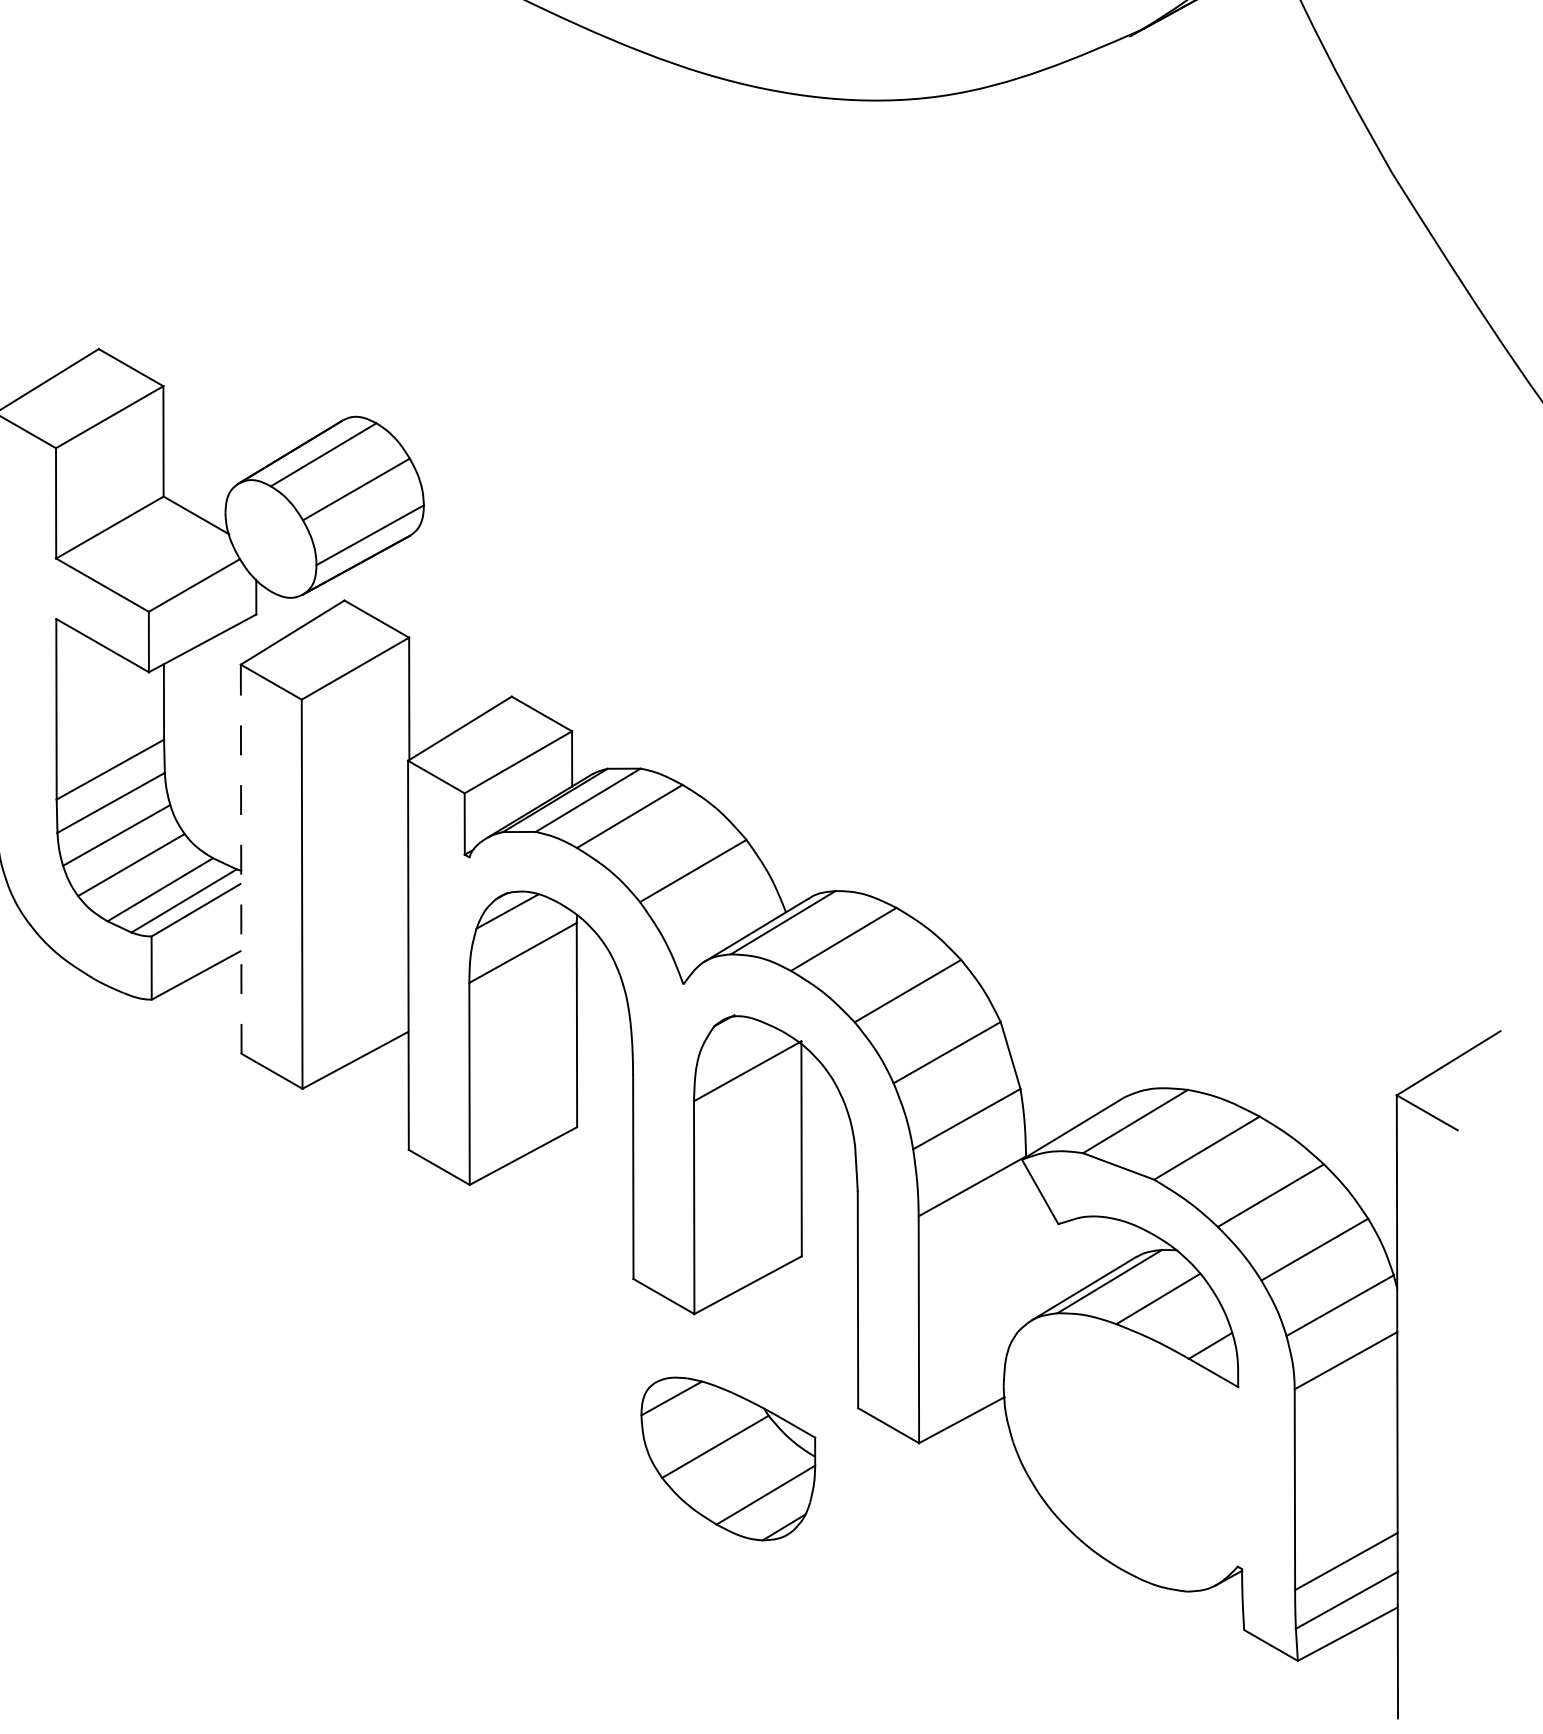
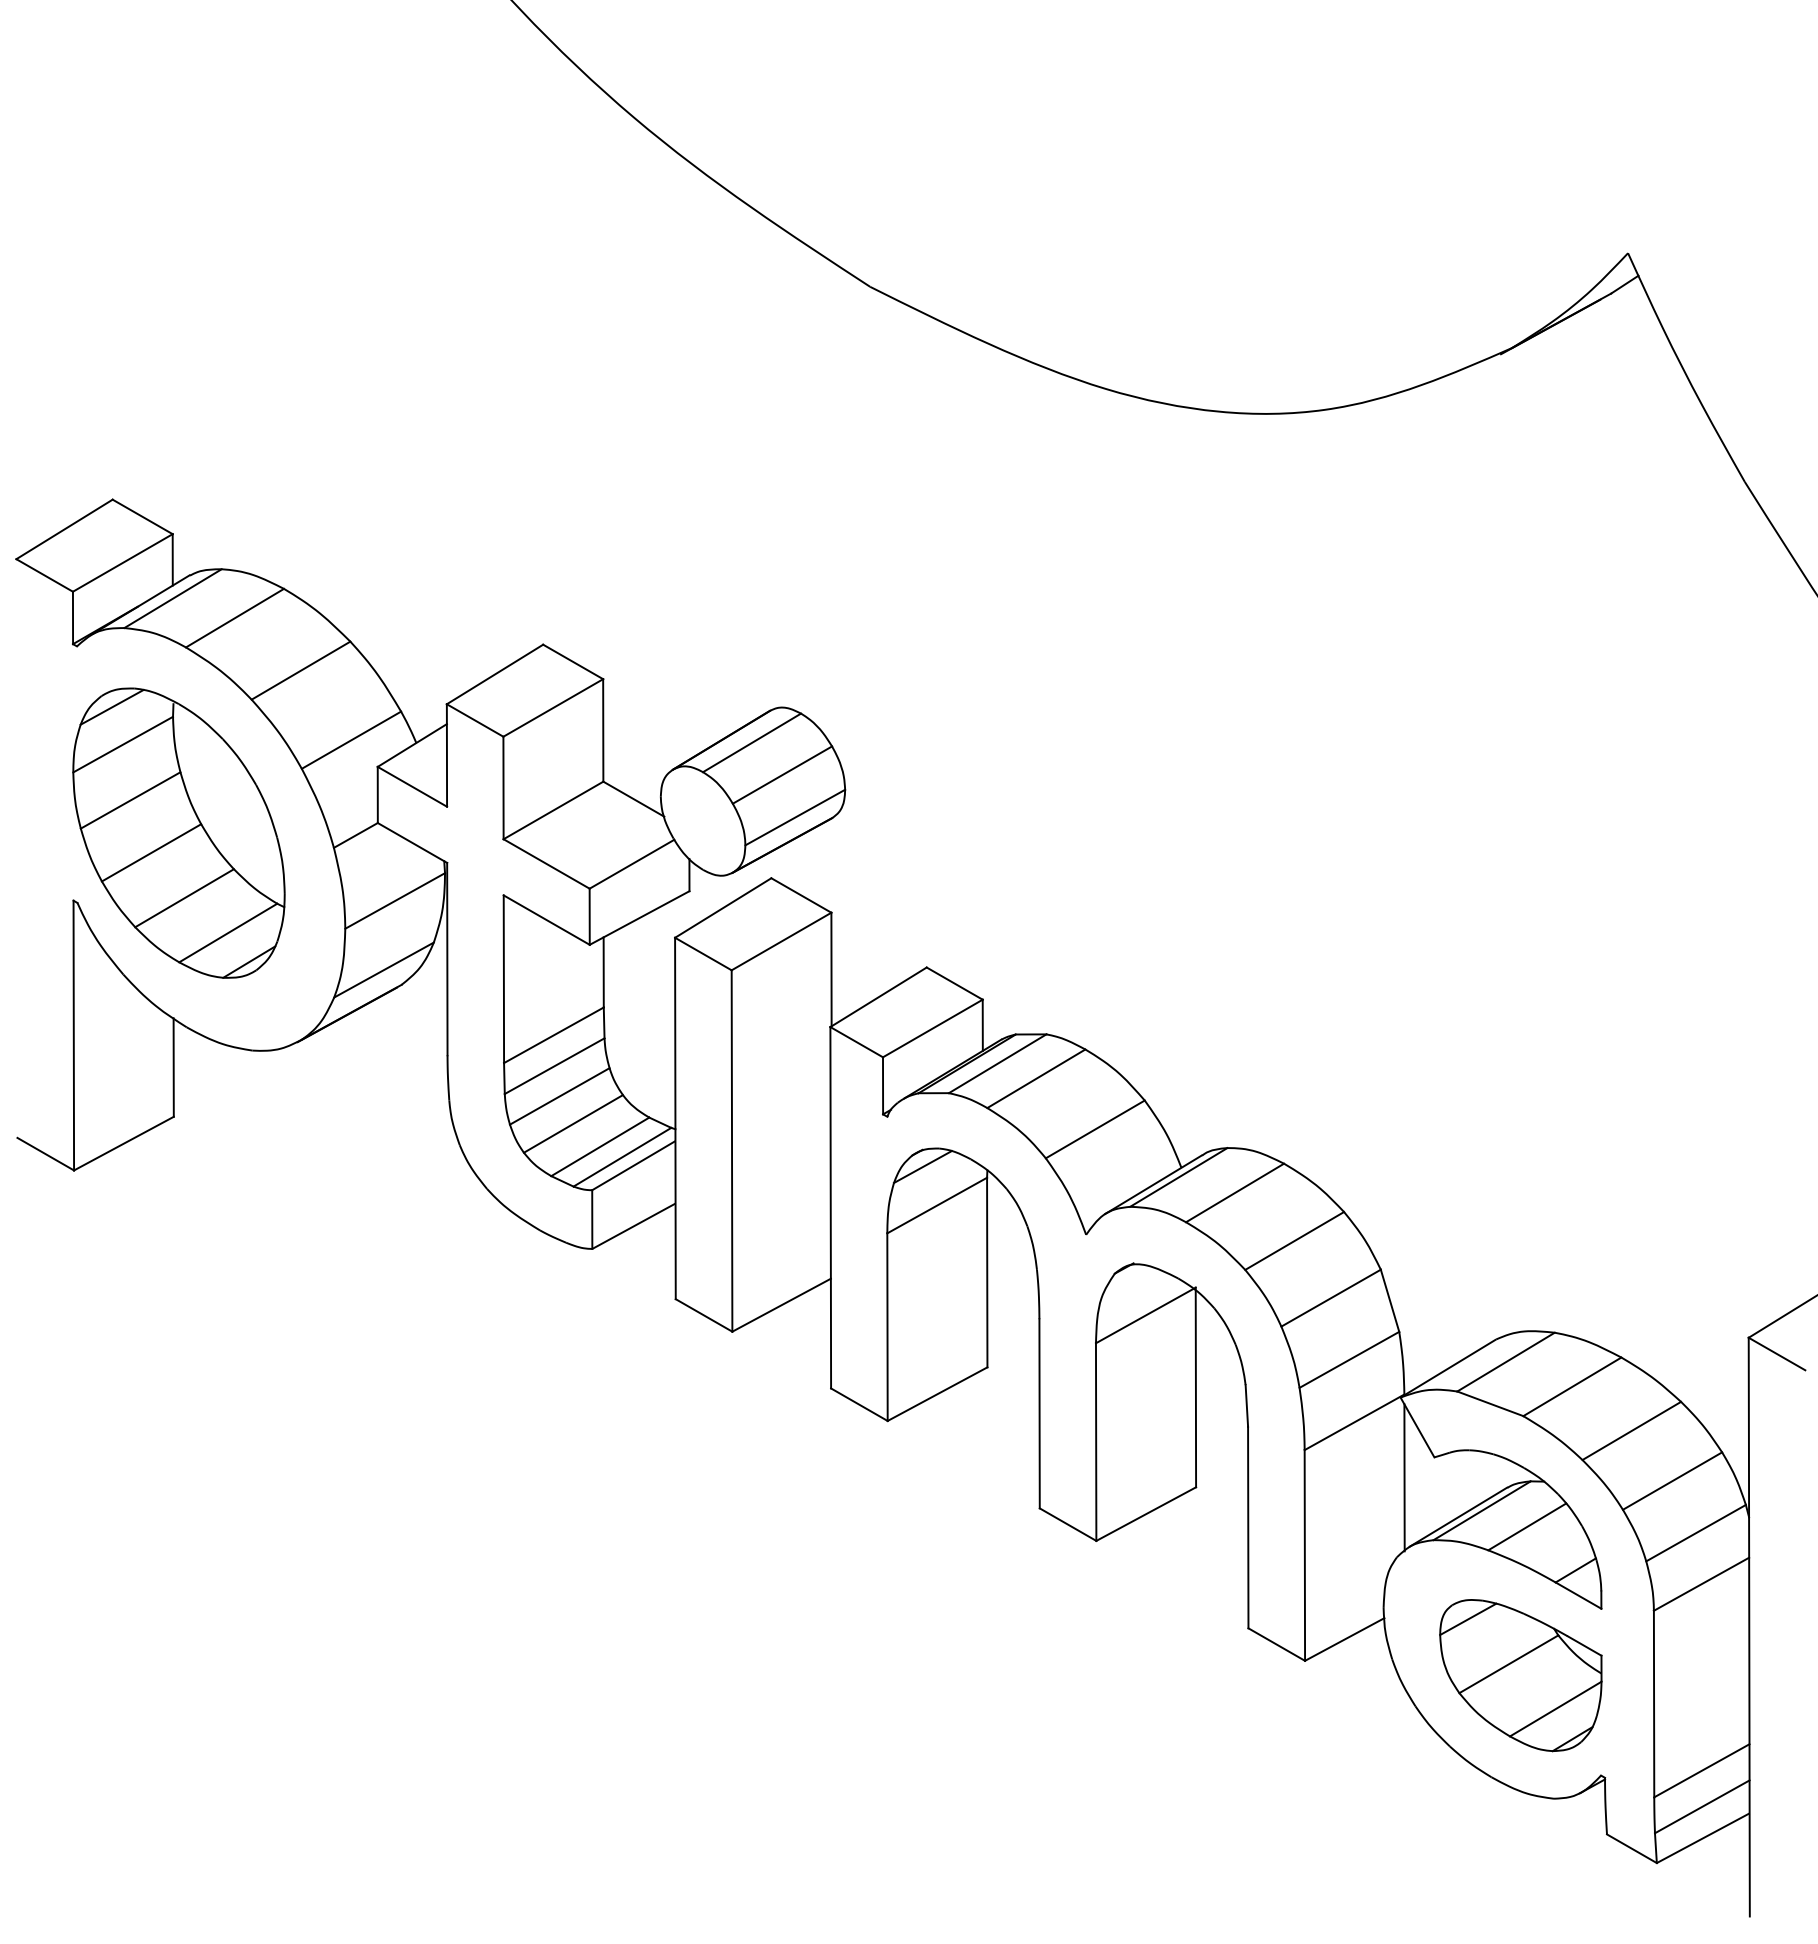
line: (241, 859) -> (675, 1118), dashed -> solid
line: (1026, 1245) -> (1404, 1477), added
part: (727, 1458) -> (1520, 1675), moved

